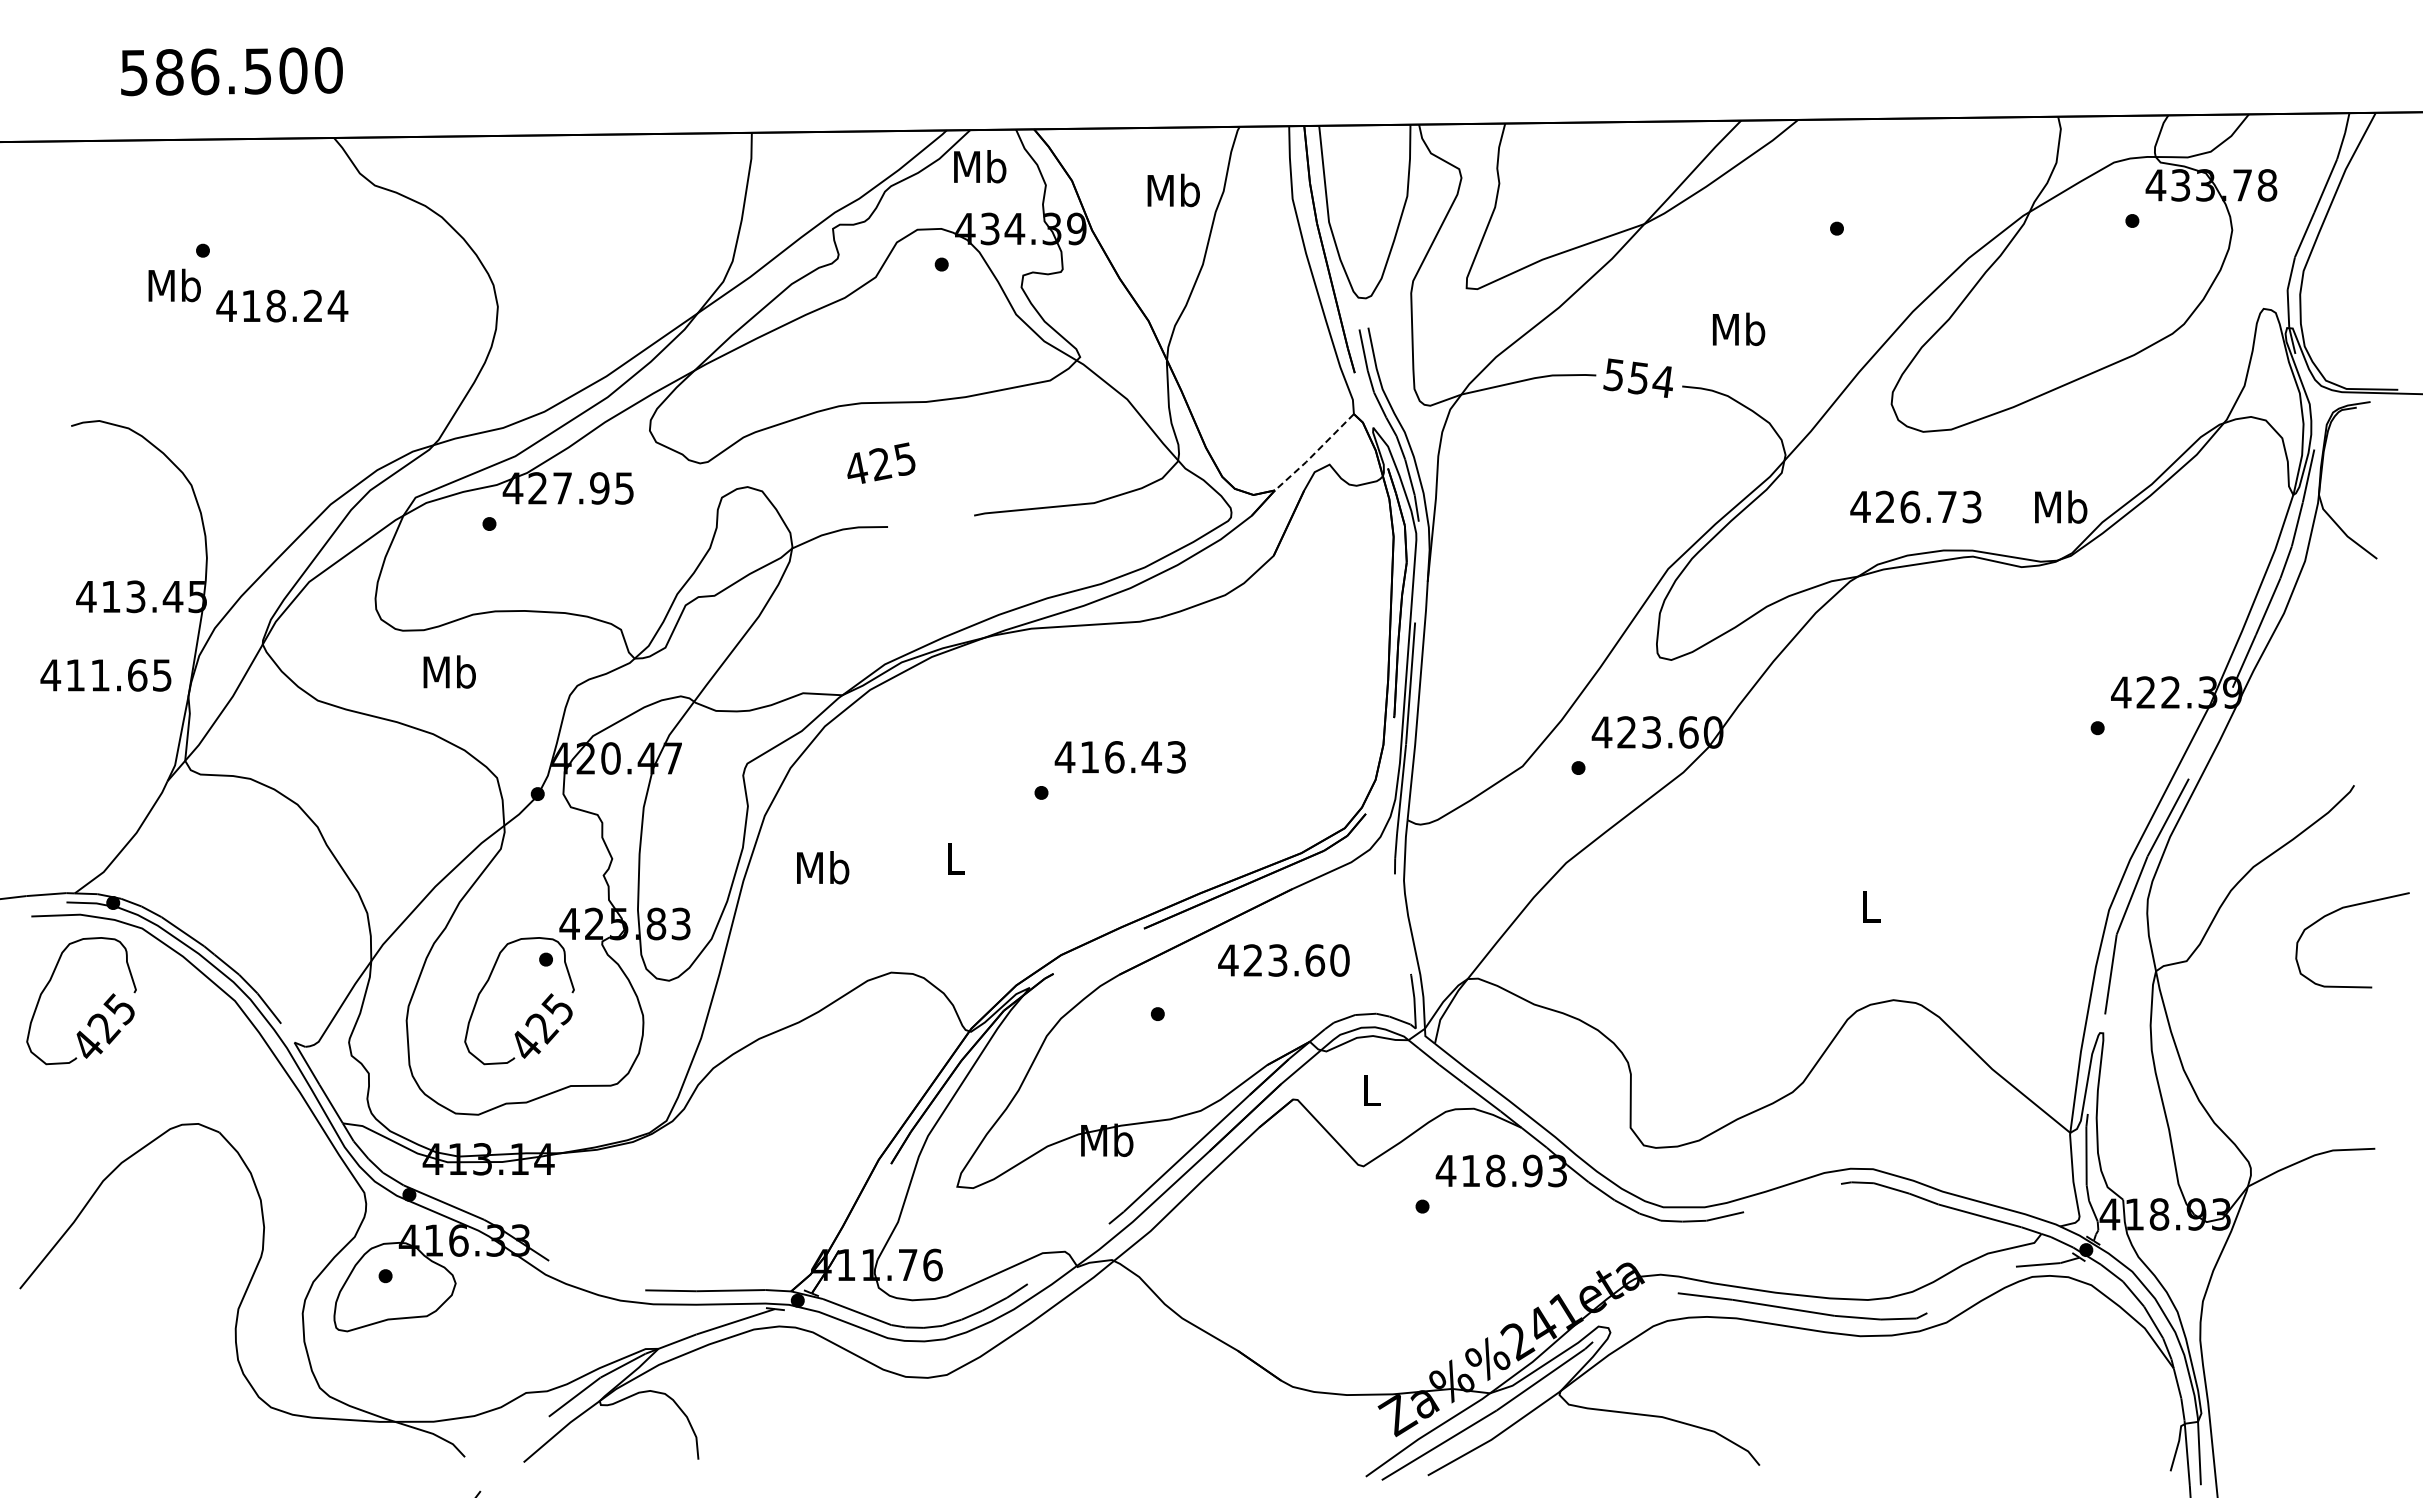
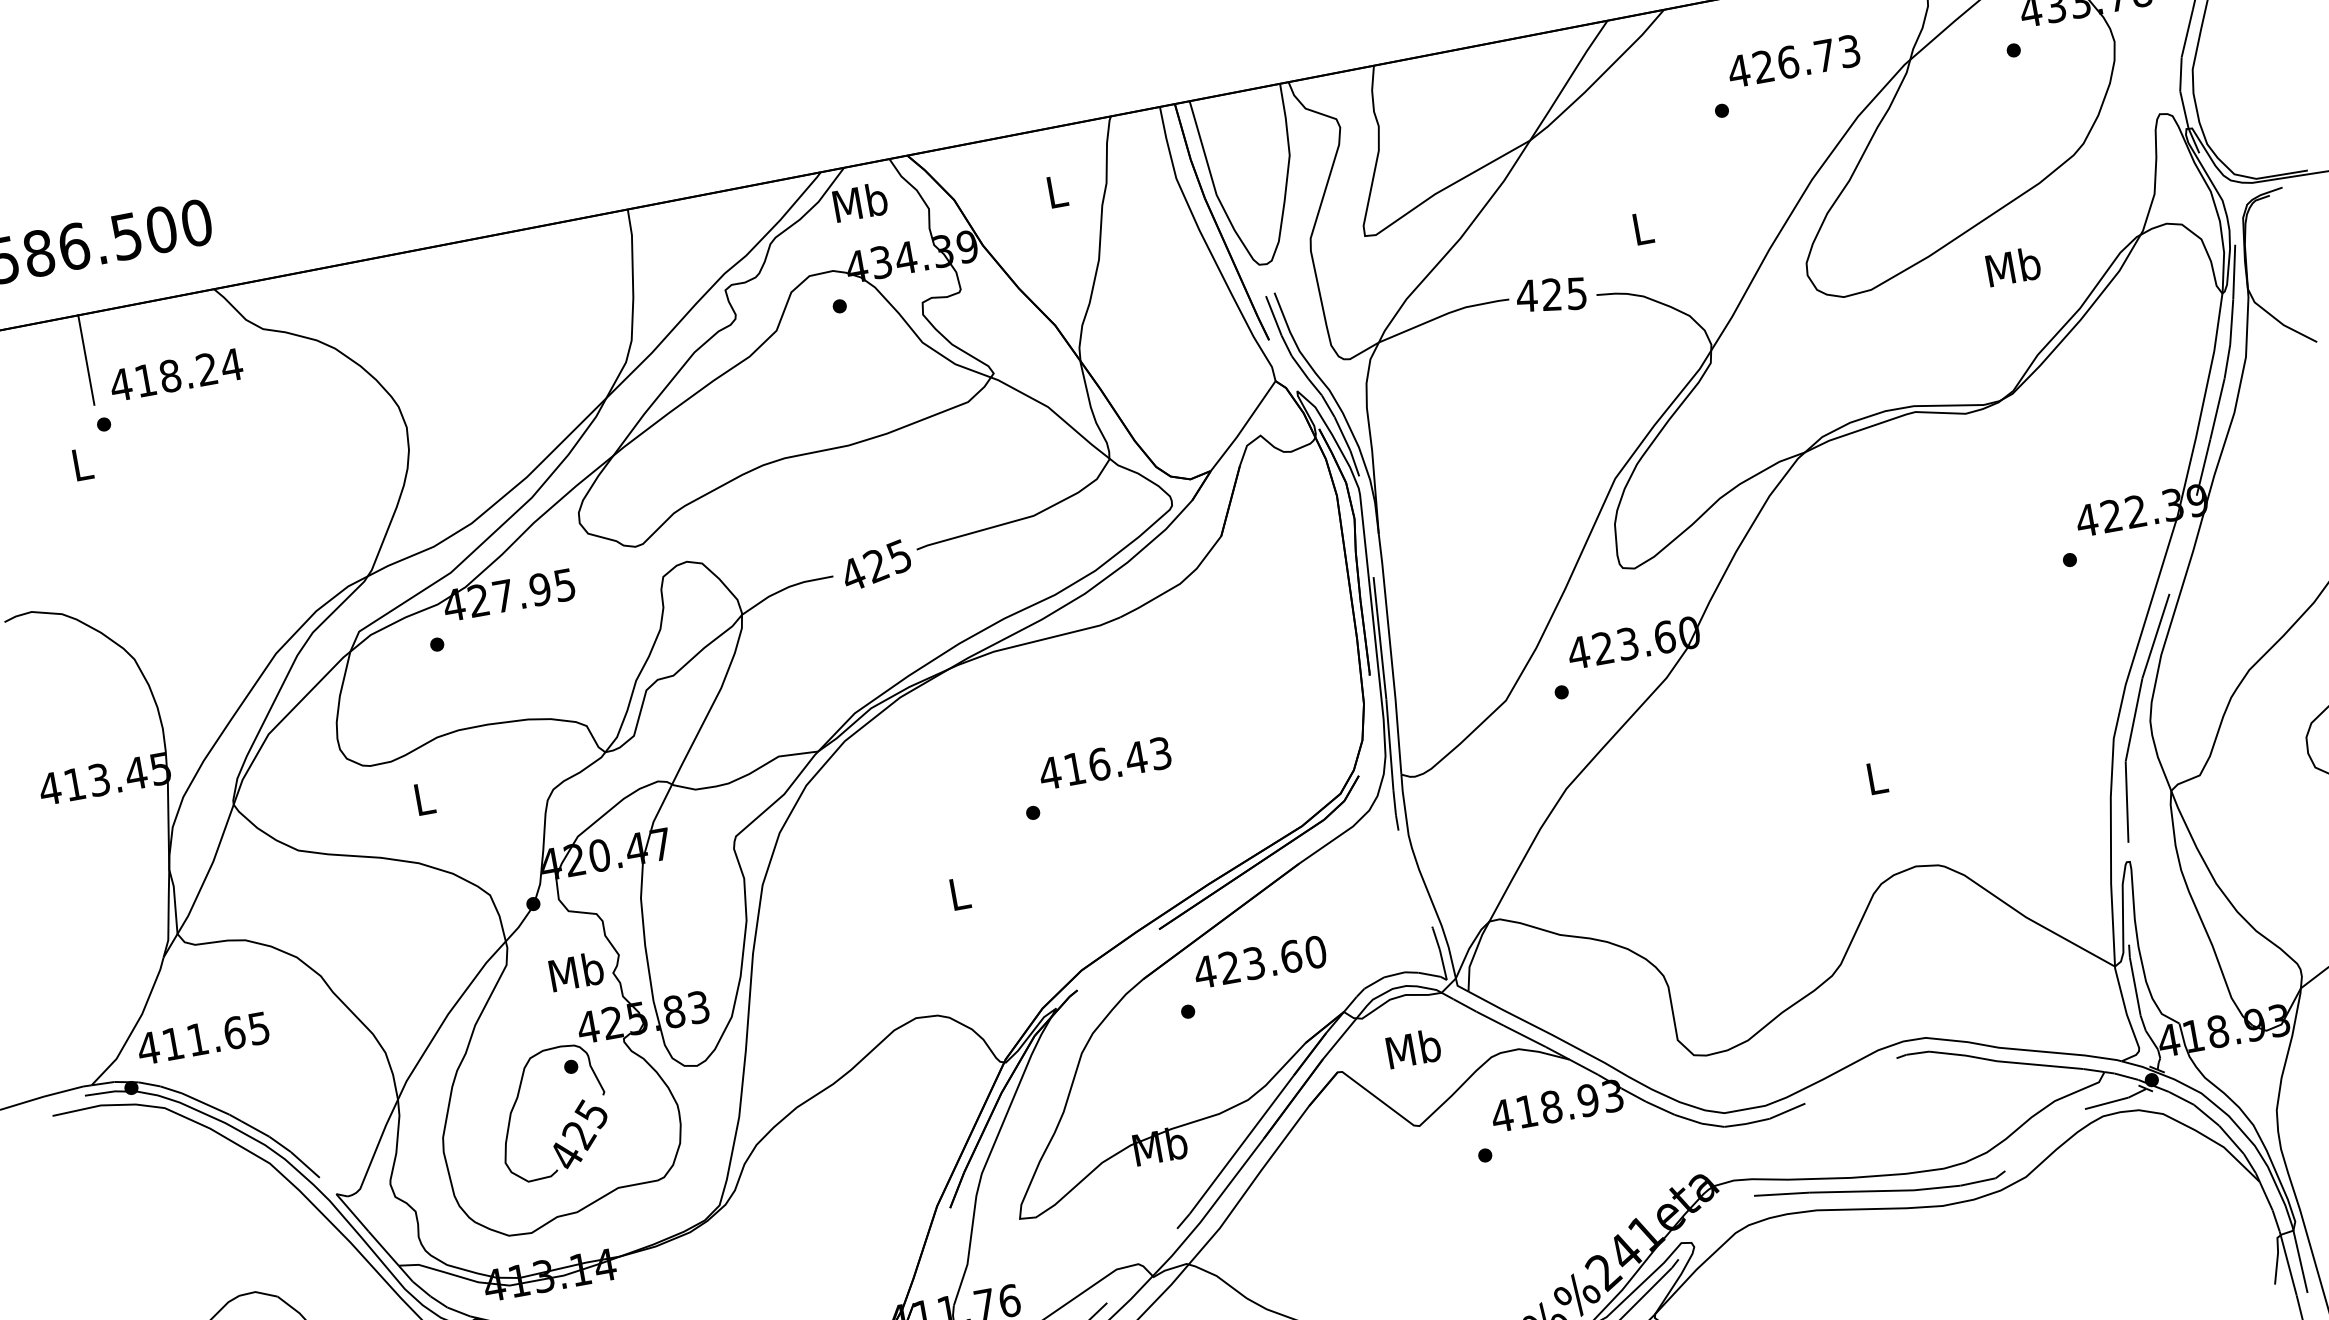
line: (197, 184) -> (86, 359), added
text: (1173, 190) -> (1056, 191), Mb -> L
text: (174, 285) -> (81, 464), Mb -> L
text: (282, 305) -> (176, 374), moved
text: (1738, 329) -> (1642, 228), Mb -> L
text: (1637, 377) -> (1550, 294), 554 -> 425
line: (1314, 453) -> (1243, 427), dashed -> solid
text: (881, 462) -> (876, 563), moved
text: (1915, 506) -> (1793, 60), moved
text: (2061, 506) -> (2013, 266), moved
text: (449, 671) -> (423, 798), Mb -> L
text: (105, 675) -> (202, 1038), moved
text: (823, 867) -> (577, 971), moved
text: (1283, 960) -> (1259, 962), moved
part: (92, 1015) -> (130, 1203), removed
text: (1371, 1089) -> (1413, 1048), L -> Mb

